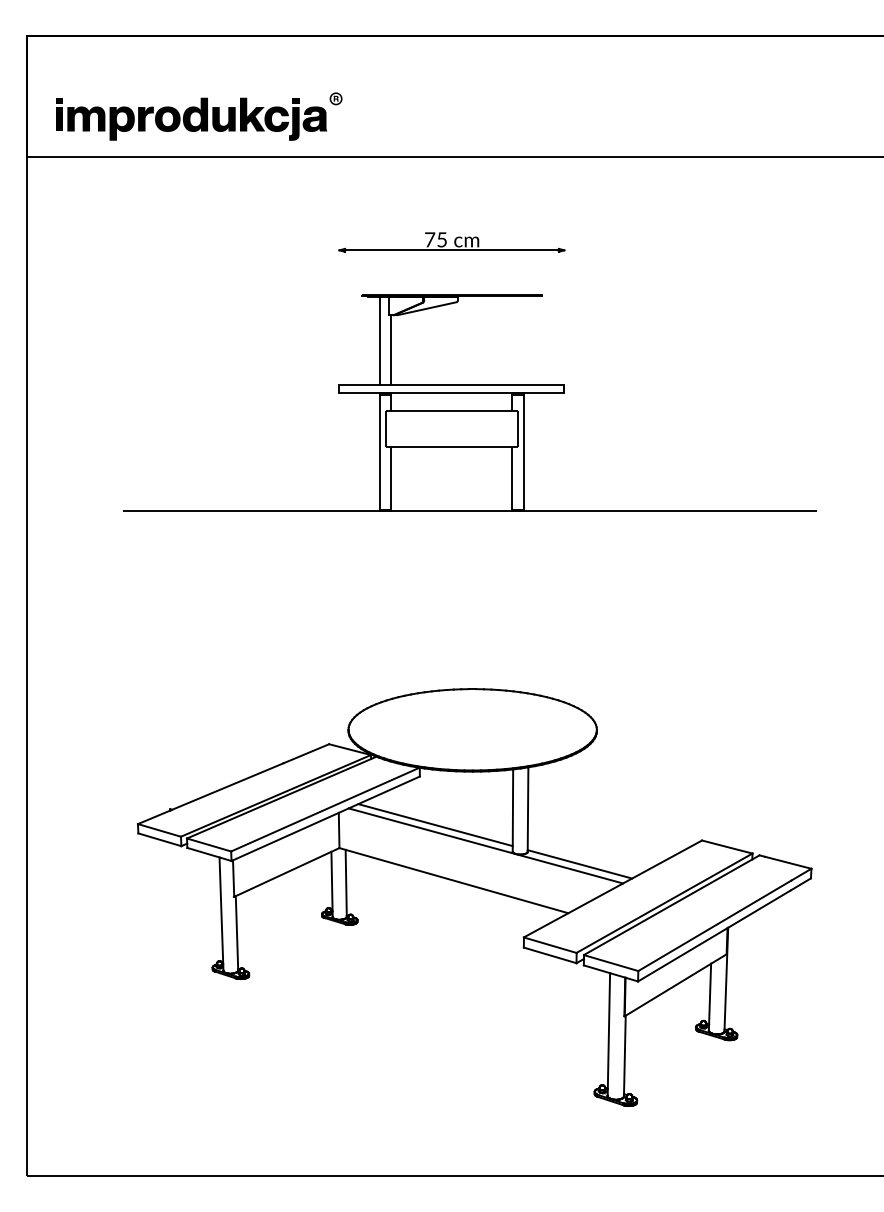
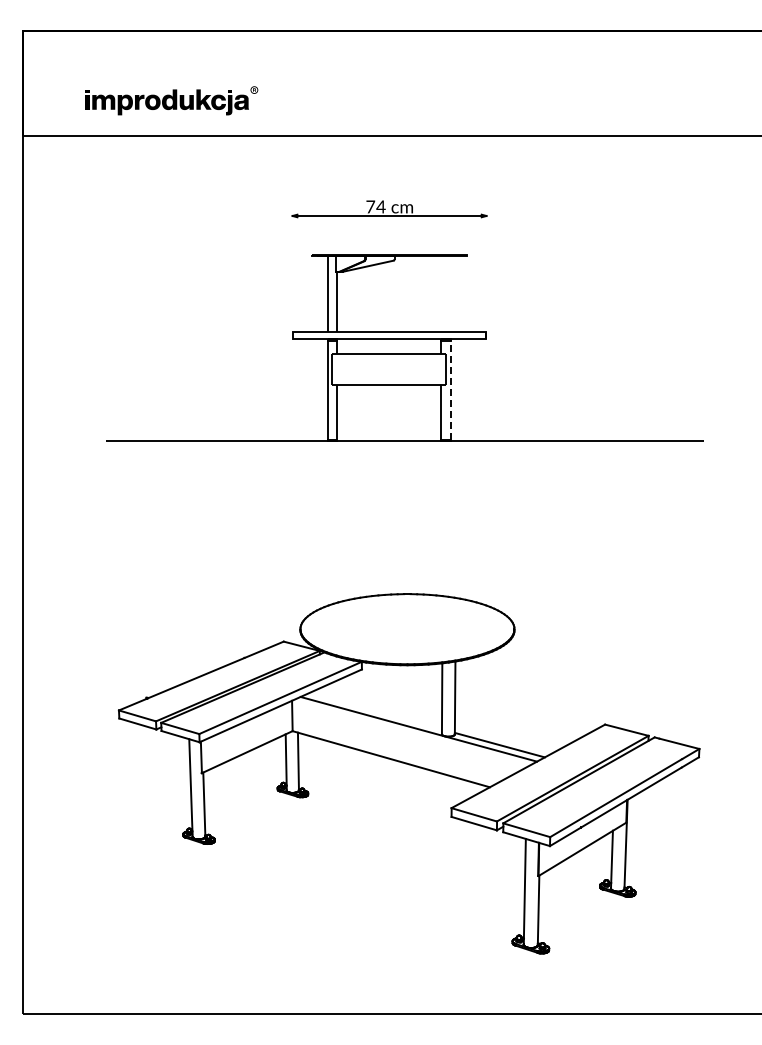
part: (198, 116) -> (171, 100), size x0.7
text: (441, 239) -> (380, 206), 75 -> 74
line: (523, 451) -> (451, 389), solid -> dashed
line: (434, 825) -> (374, 711), removed

